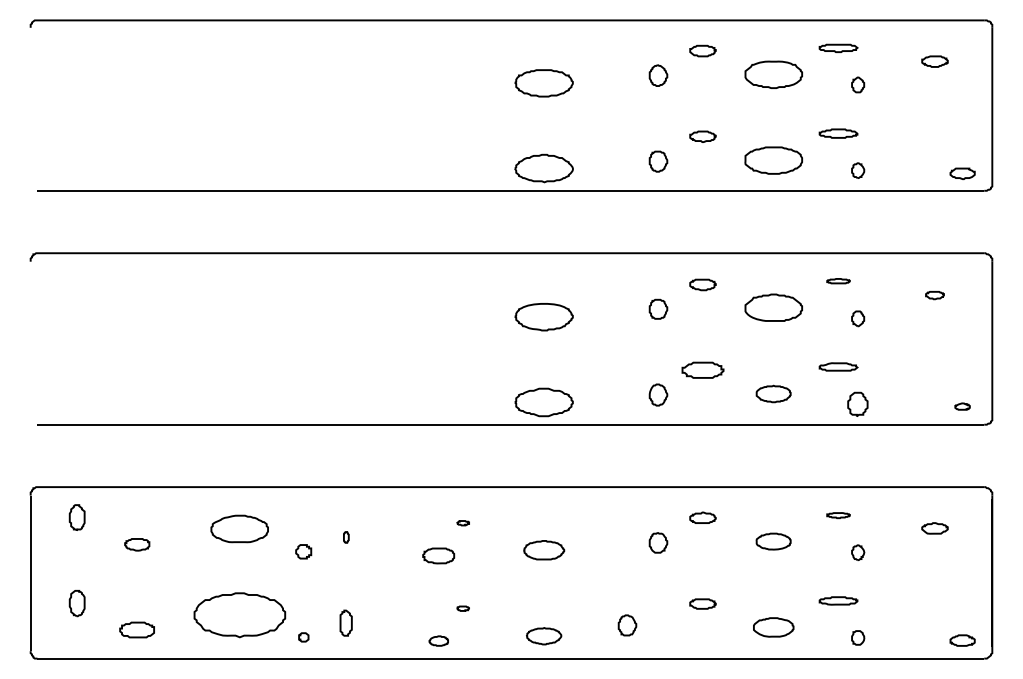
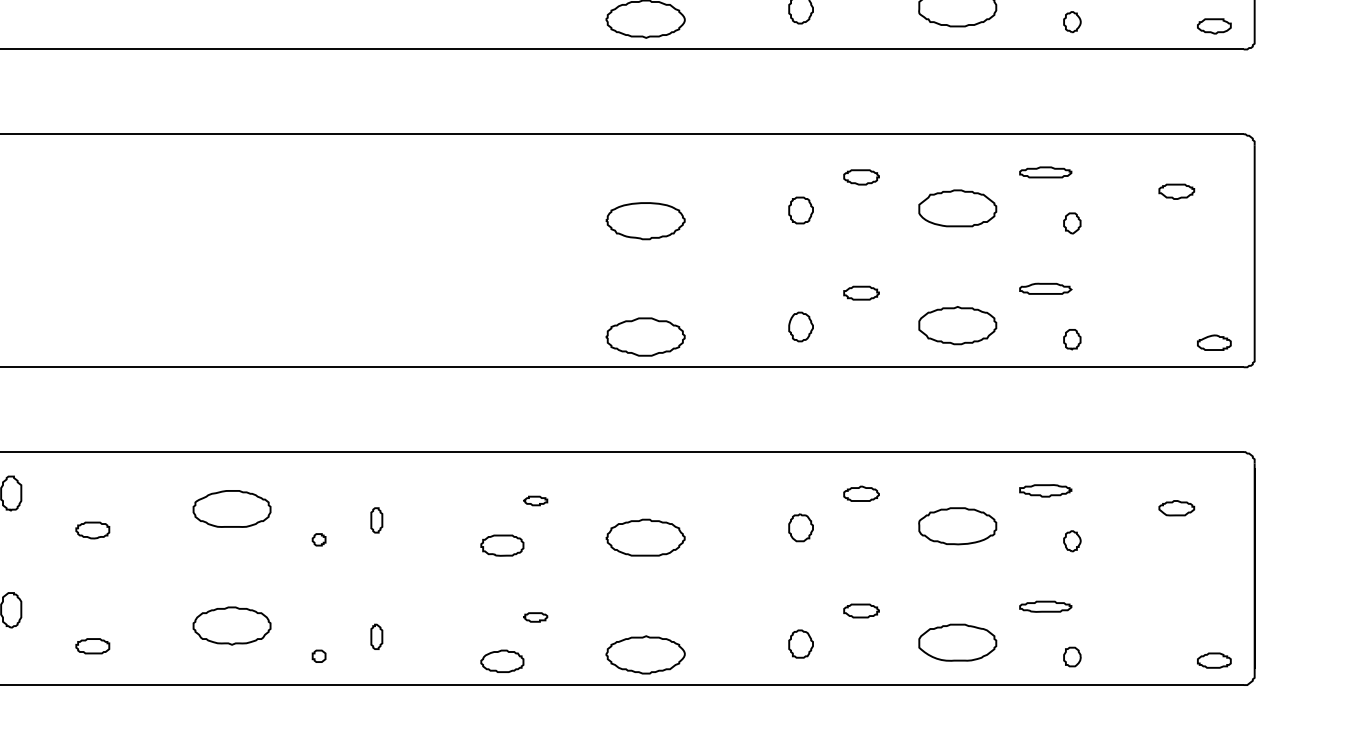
part: (838, 280) -> (1045, 171), size x1.67
part: (934, 295) -> (1176, 191), size x1.43
part: (702, 369) -> (860, 292), size x0.62
part: (773, 393) -> (957, 324), size x1.67
part: (858, 404) -> (1072, 339), size x0.62
part: (962, 406) -> (1214, 342), size x1.67
part: (838, 515) -> (1045, 490), size x1.67
part: (462, 523) -> (534, 501), size x1.43
part: (346, 537) -> (377, 520), size x1.67
part: (773, 541) -> (957, 525), size x1.67
part: (543, 550) -> (644, 538), size x1.43
part: (303, 551) -> (318, 539), size x0.62
part: (462, 608) -> (534, 617), size x1.43
part: (239, 614) -> (231, 625), size x0.62
part: (346, 622) -> (377, 636), size x0.71
part: (627, 625) -> (801, 644), moved
part: (773, 627) -> (957, 642), size x1.43
part: (137, 629) -> (93, 645), size x0.71
part: (543, 635) -> (644, 653), size x1.67
part: (438, 640) -> (502, 660), size x1.67

